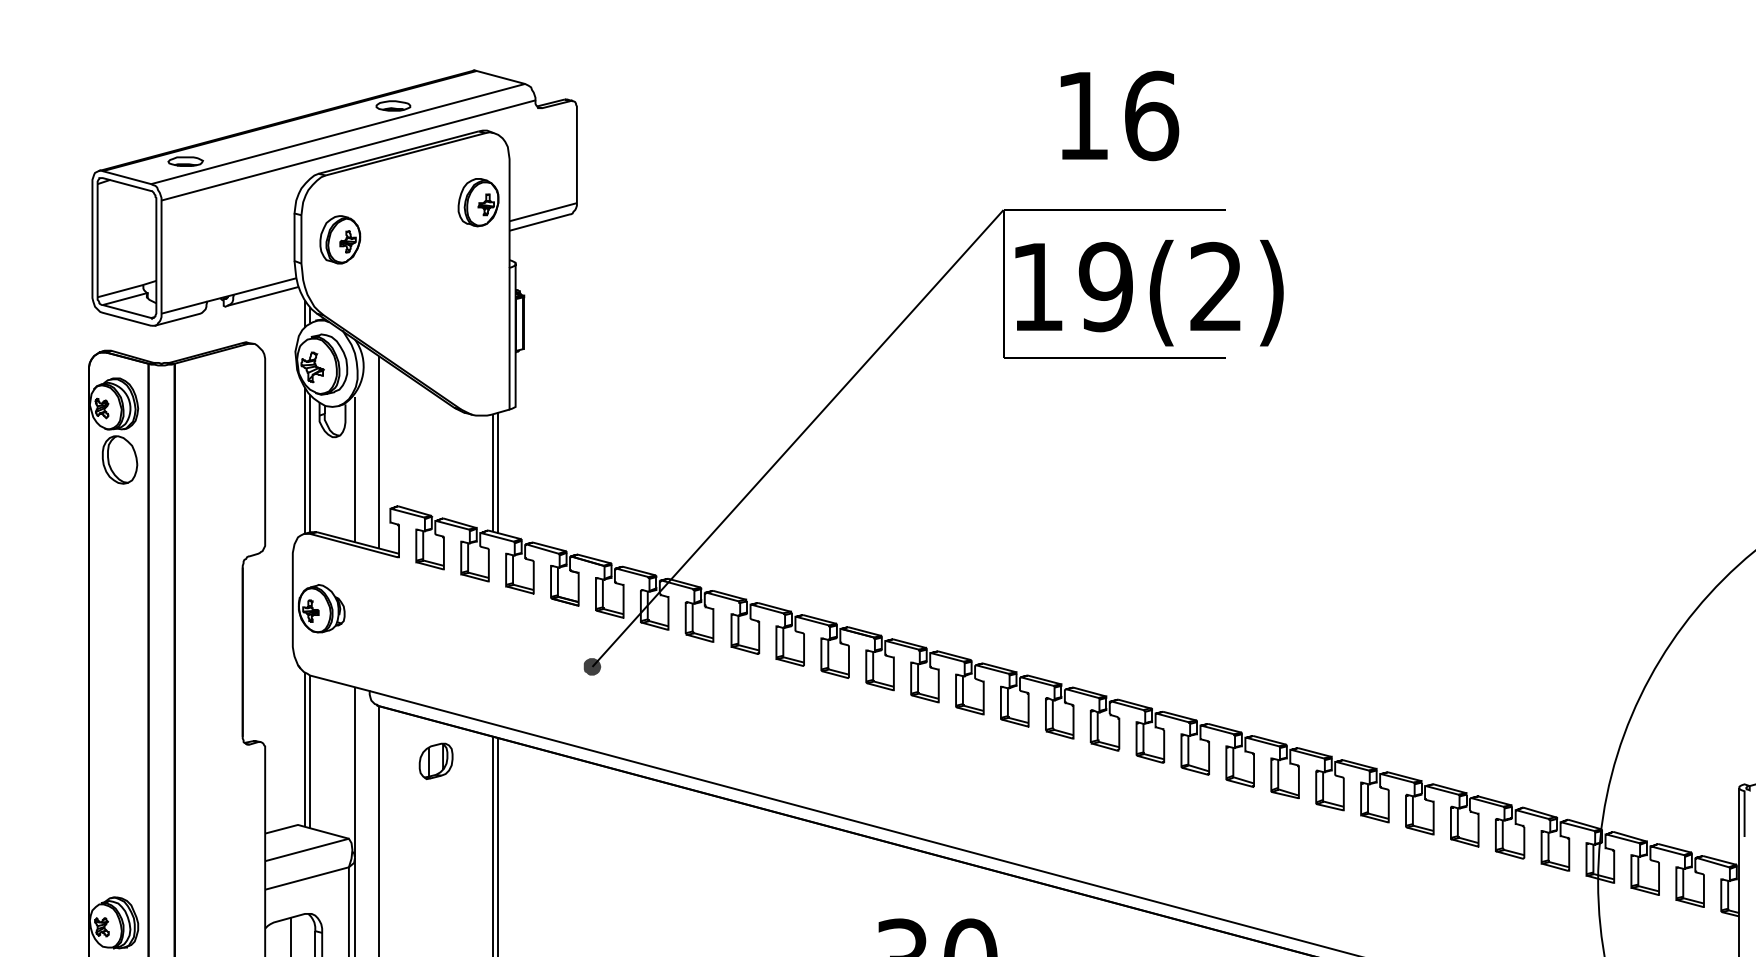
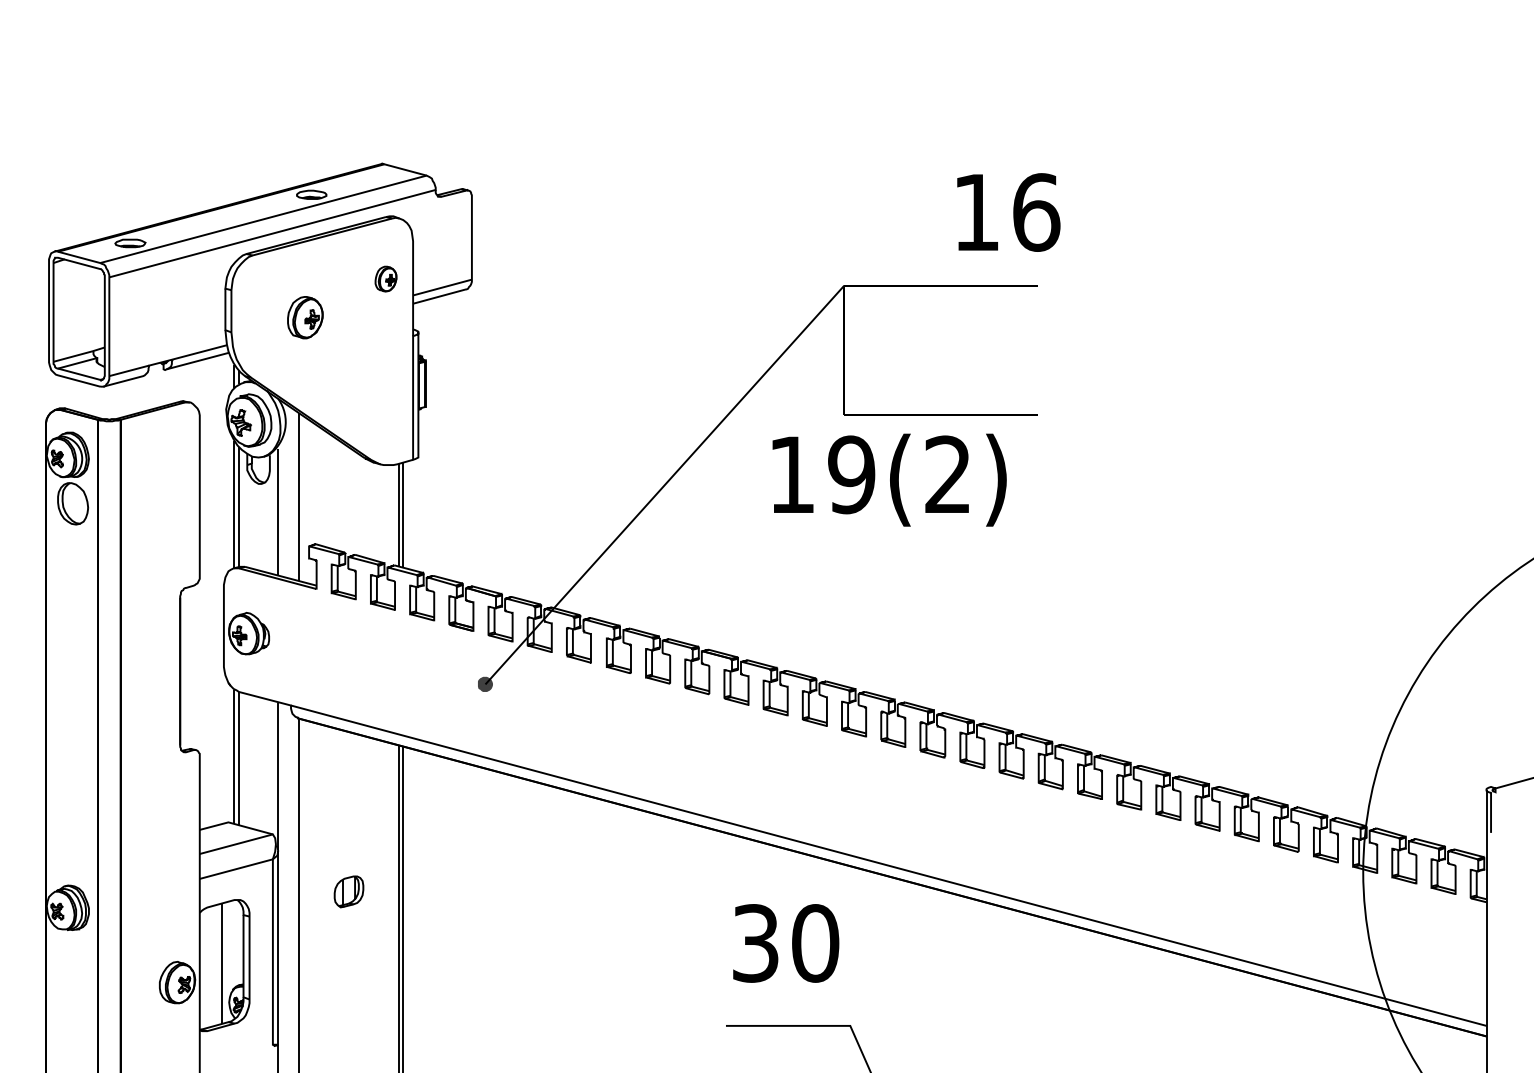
text: (1119, 115) -> (1008, 212), moved
part: (477, 201) -> (385, 278), size x0.6
part: (340, 239) -> (305, 317), moved
text: (1149, 292) -> (889, 479), moved
part: (435, 760) -> (348, 891), moved

